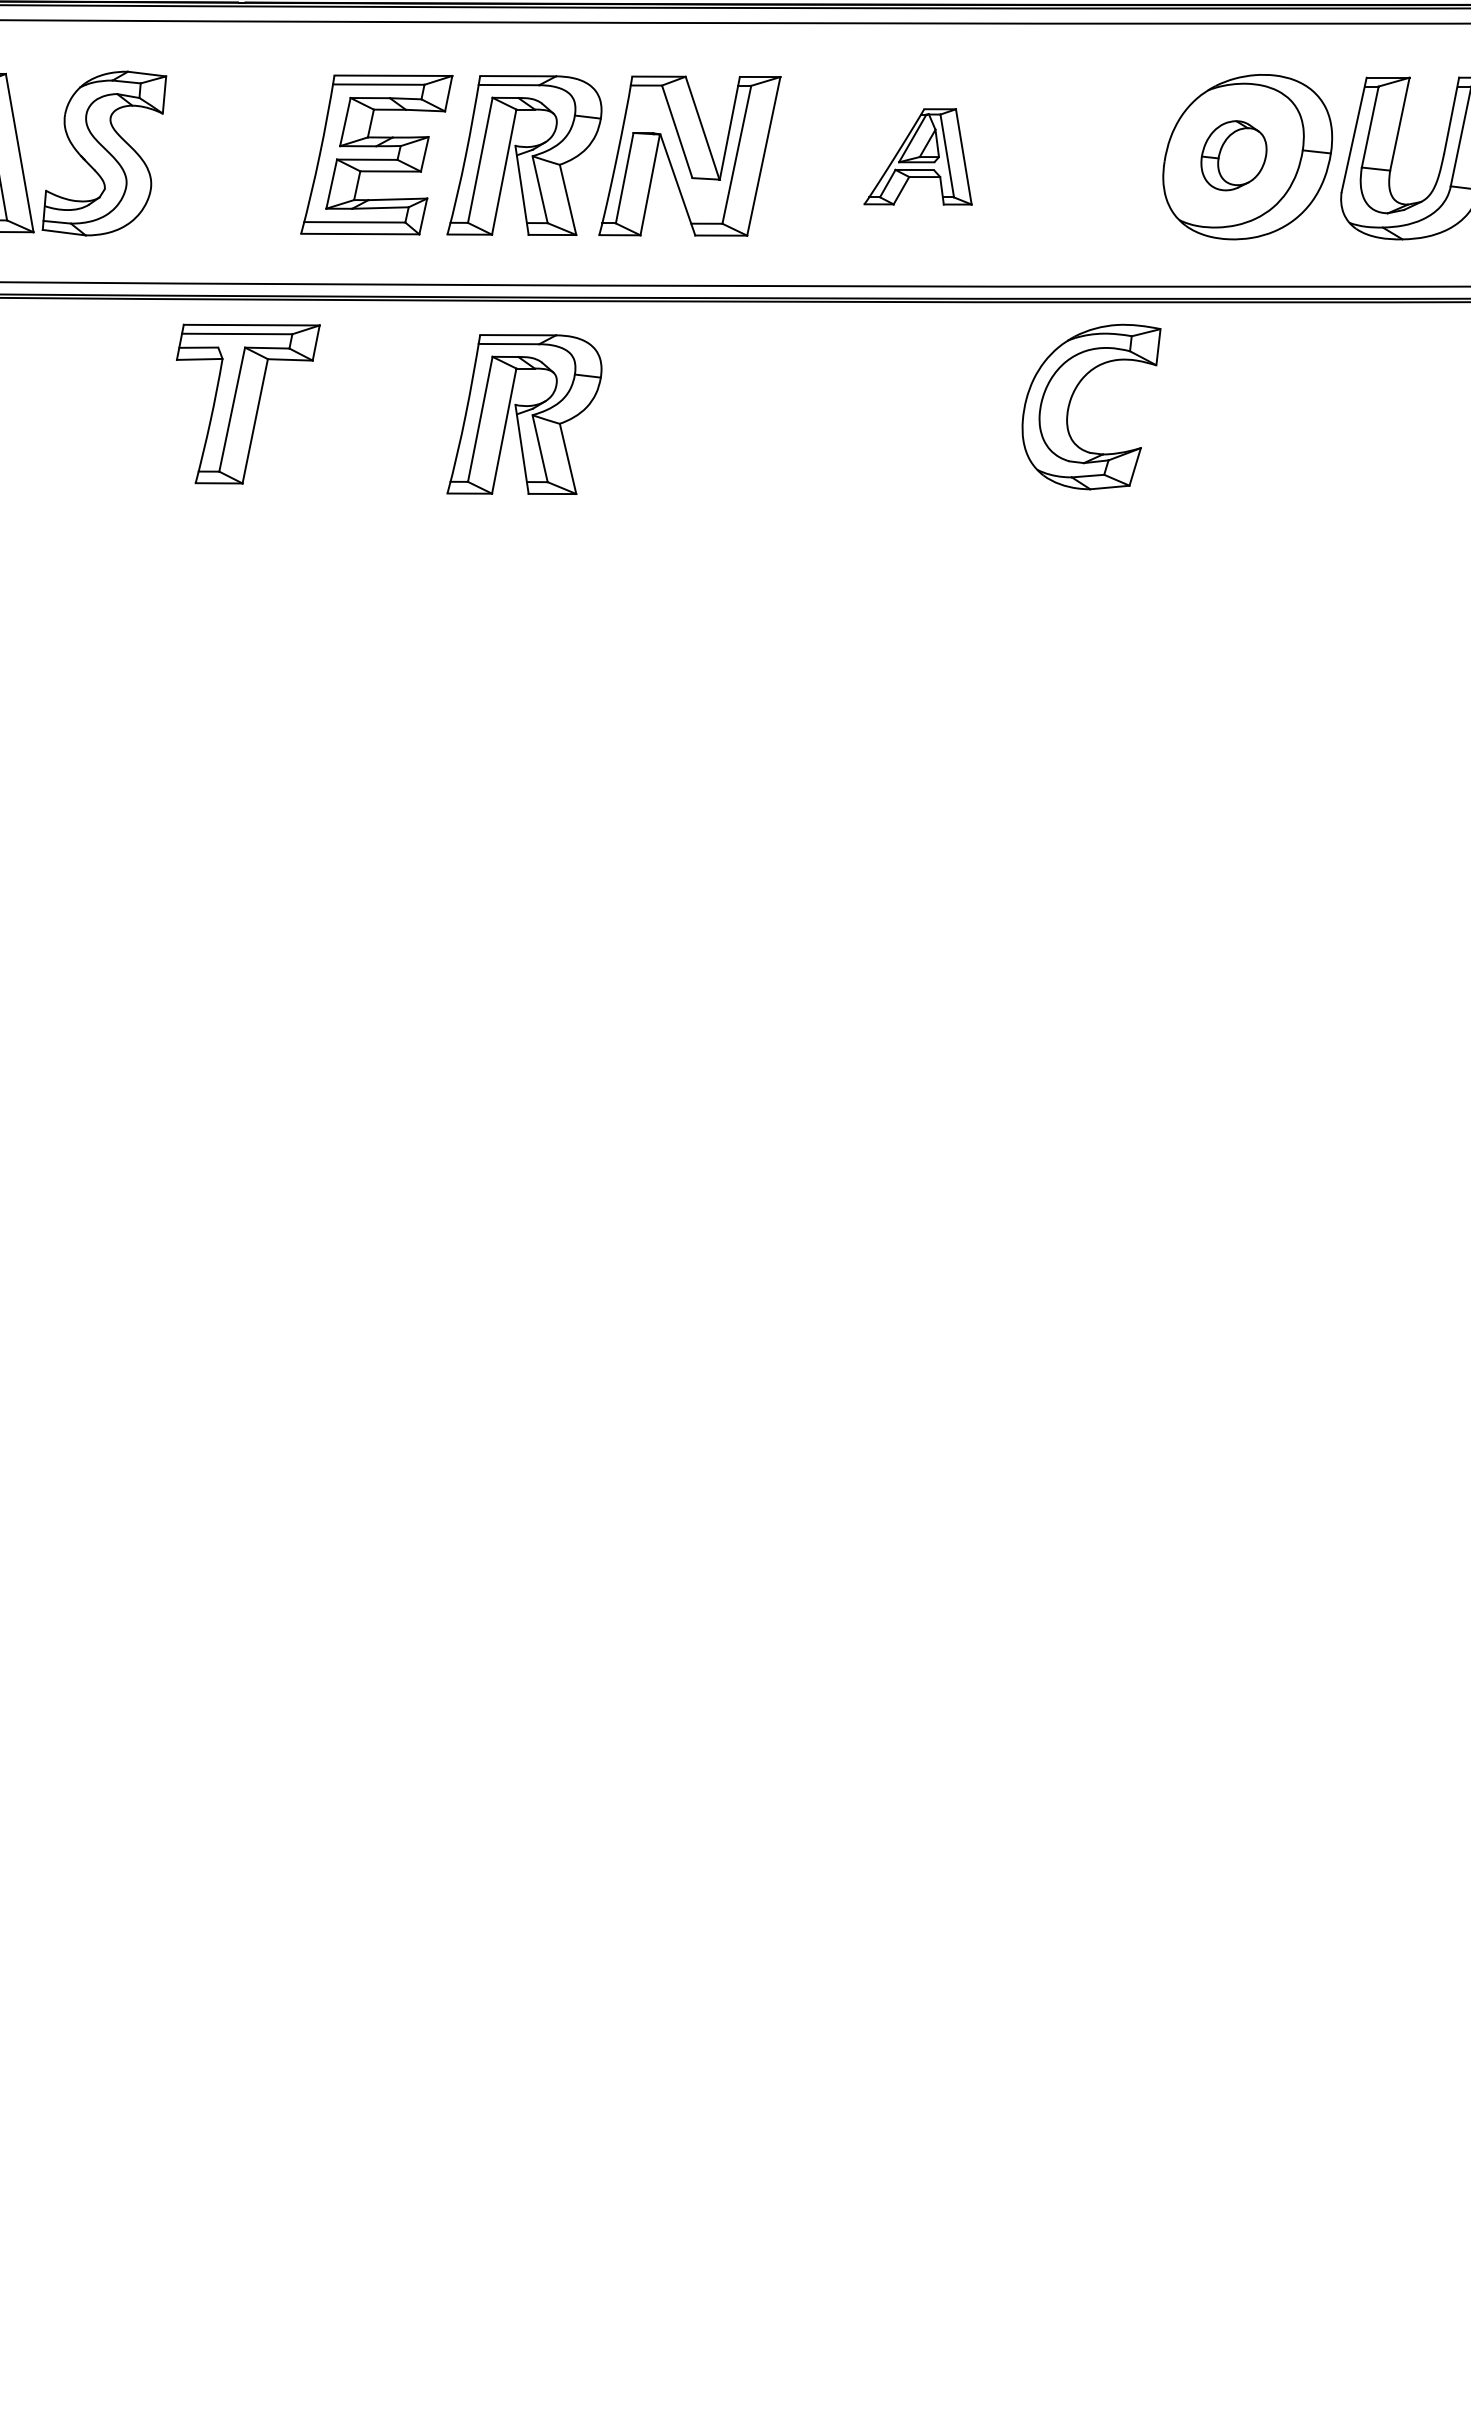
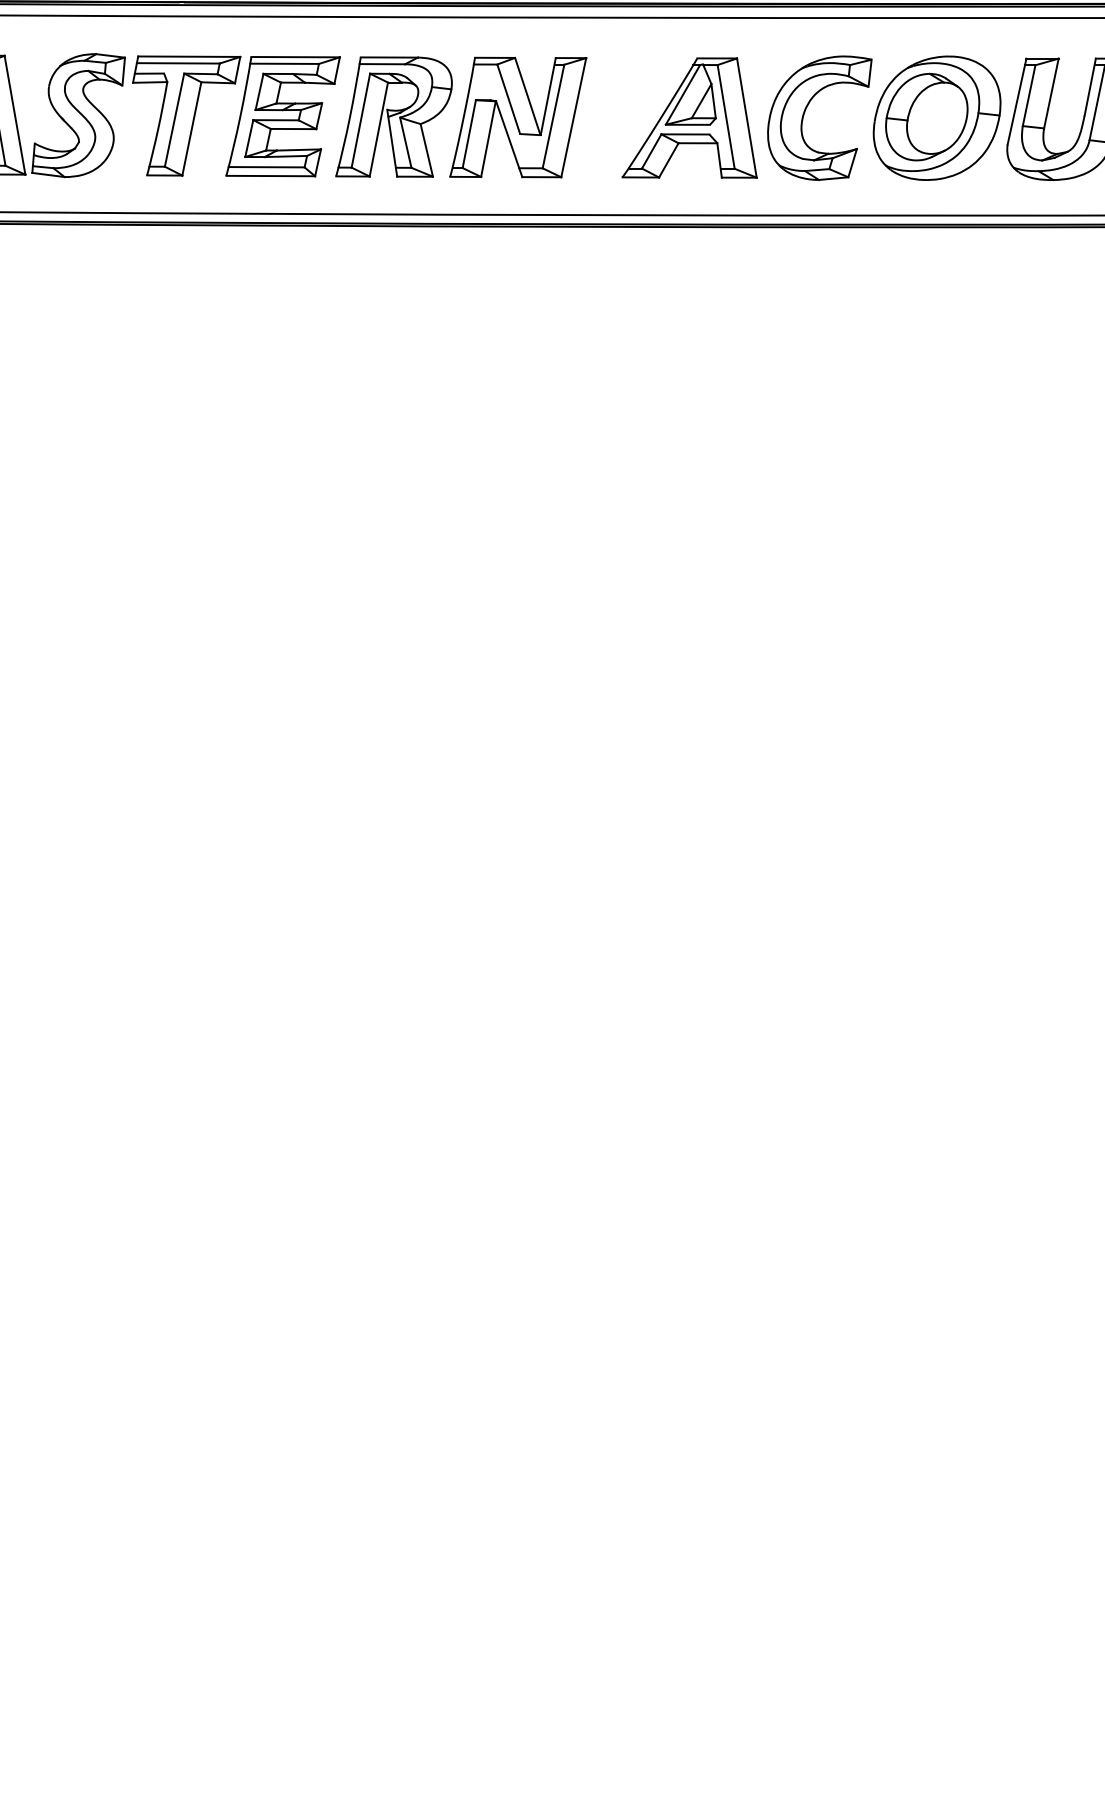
part: (1233, 155) -> (926, 117), size x1.67
part: (917, 156) -> (689, 117), size x1.67
part: (1072, 398) -> (805, 111), moved
part: (248, 403) -> (186, 115), moved
part: (524, 414) -> (394, 311), removed

